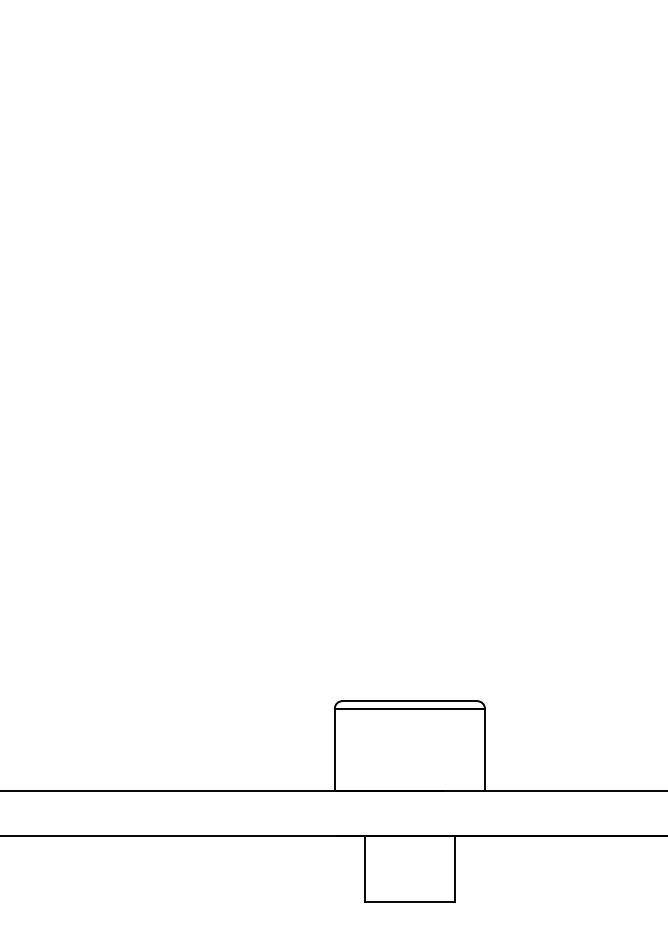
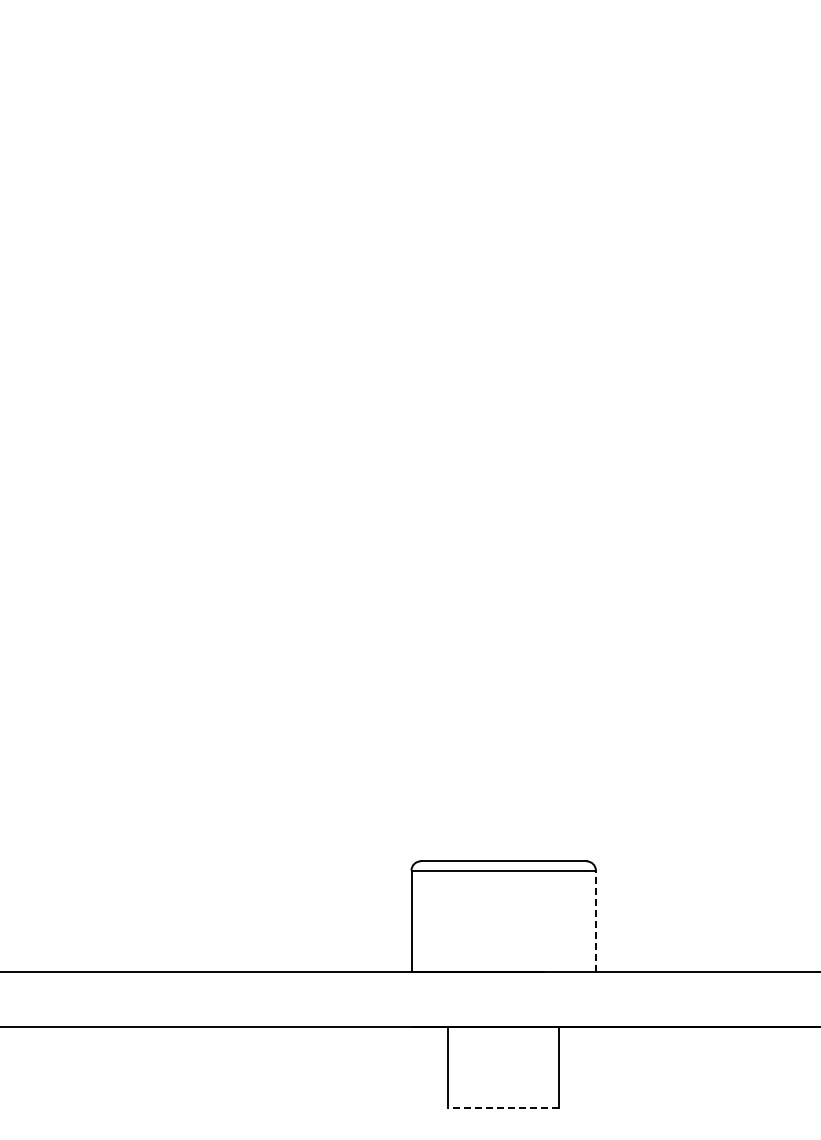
line: (484, 750) -> (595, 921), solid -> dashed
line: (409, 902) -> (503, 1108), solid -> dashed

